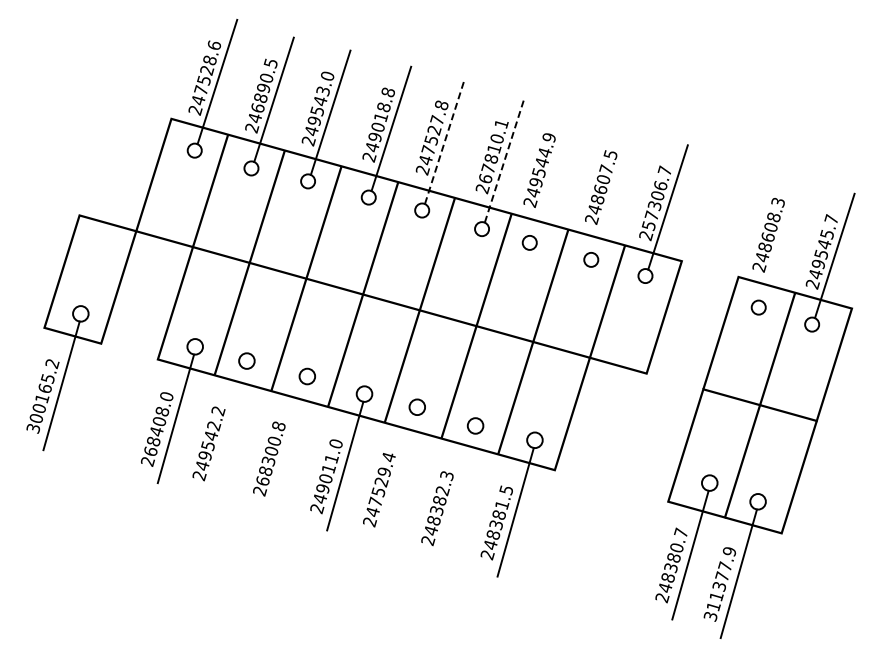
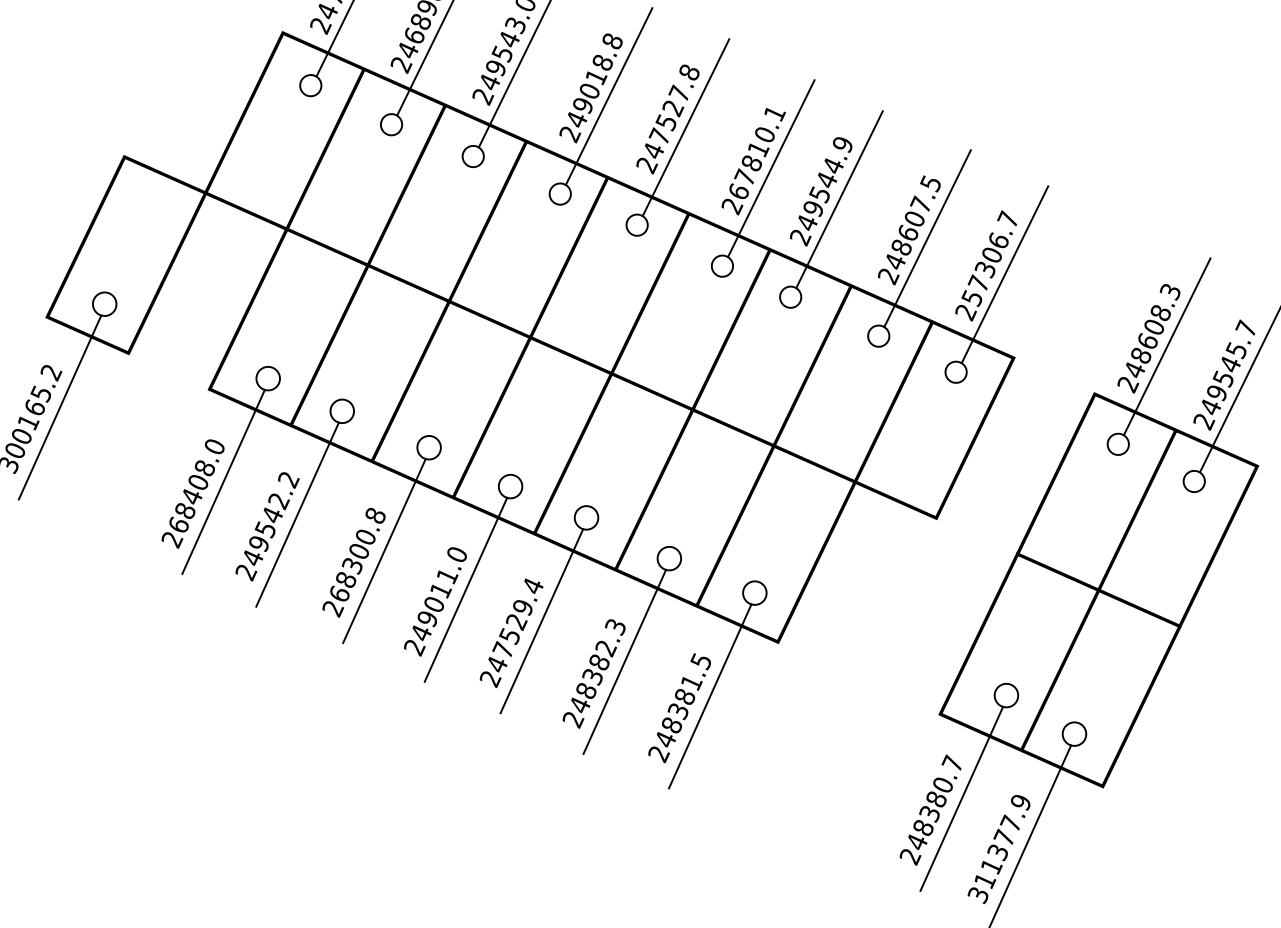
line: (444, 141) -> (685, 127), dashed -> solid
line: (504, 160) -> (771, 168), dashed -> solid
line: (552, 174) -> (839, 200), added
line: (613, 191) -> (927, 238), added
line: (781, 238) -> (1167, 346), added
line: (227, 432) -> (297, 513), added
line: (287, 448) -> (383, 550), added
line: (397, 479) -> (540, 621), added
line: (456, 497) -> (625, 661), added

